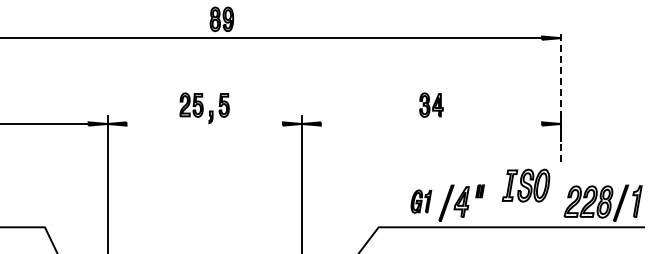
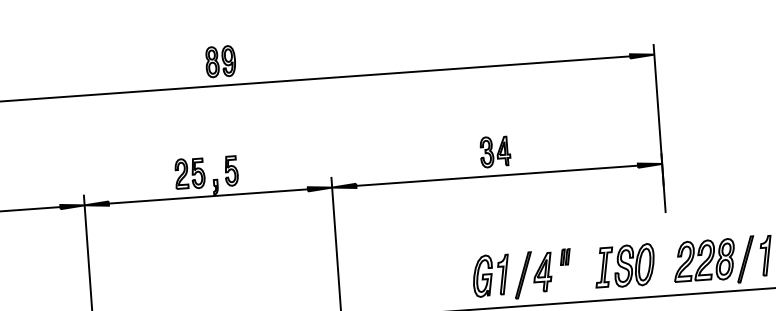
line: (561, 96) -> (660, 128), dashed -> solid
line: (204, 123) -> (208, 195), added
line: (431, 123) -> (497, 175), added
part: (525, 185) -> (623, 265), moved
part: (421, 201) -> (491, 275), size x1.43

